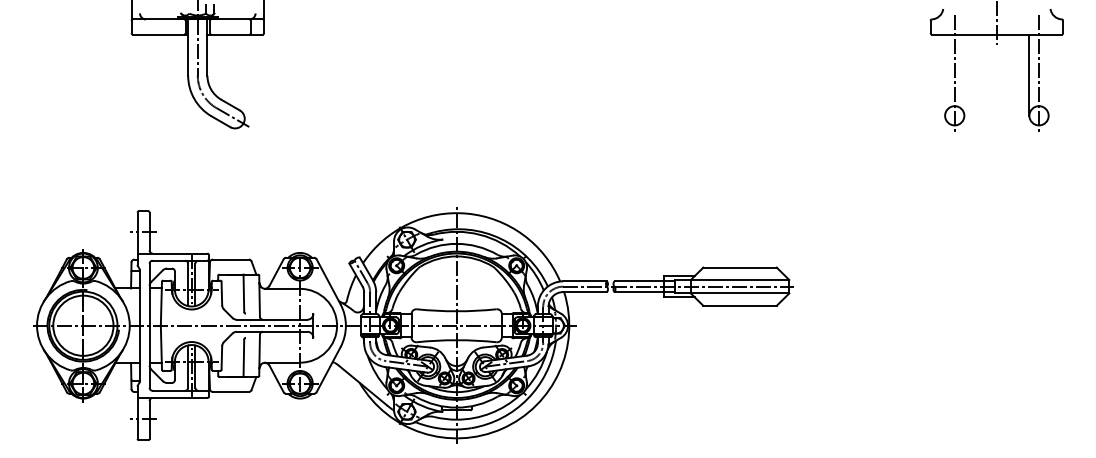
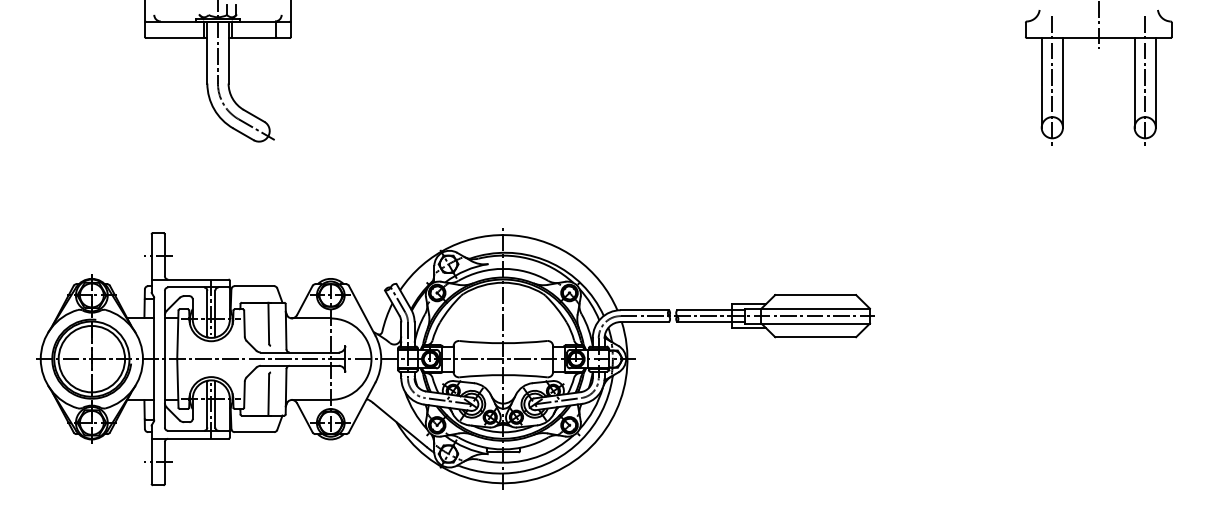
line: (945, 74) -> (1042, 82), added
line: (964, 74) -> (1063, 82), added
line: (1048, 74) -> (1155, 82), added

